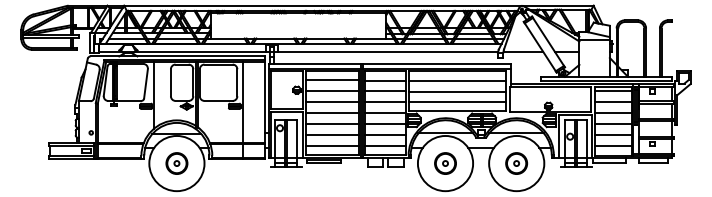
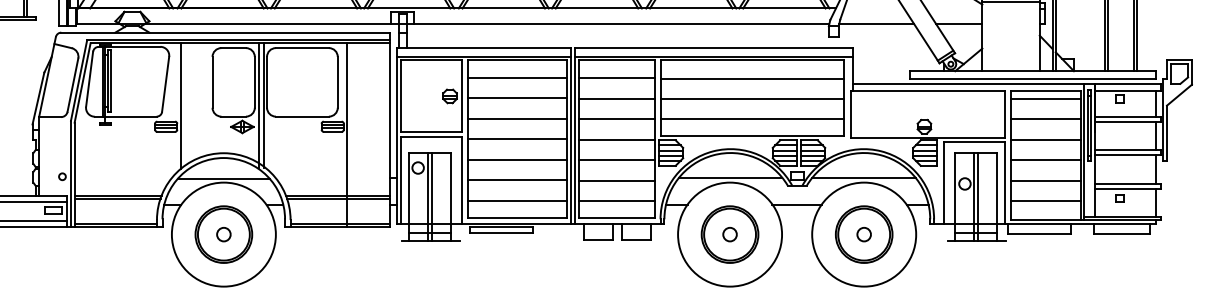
part: (176, 163) -> (223, 234), size x1.43
part: (445, 163) -> (729, 234), size x1.43
part: (516, 163) -> (863, 234), size x1.43

